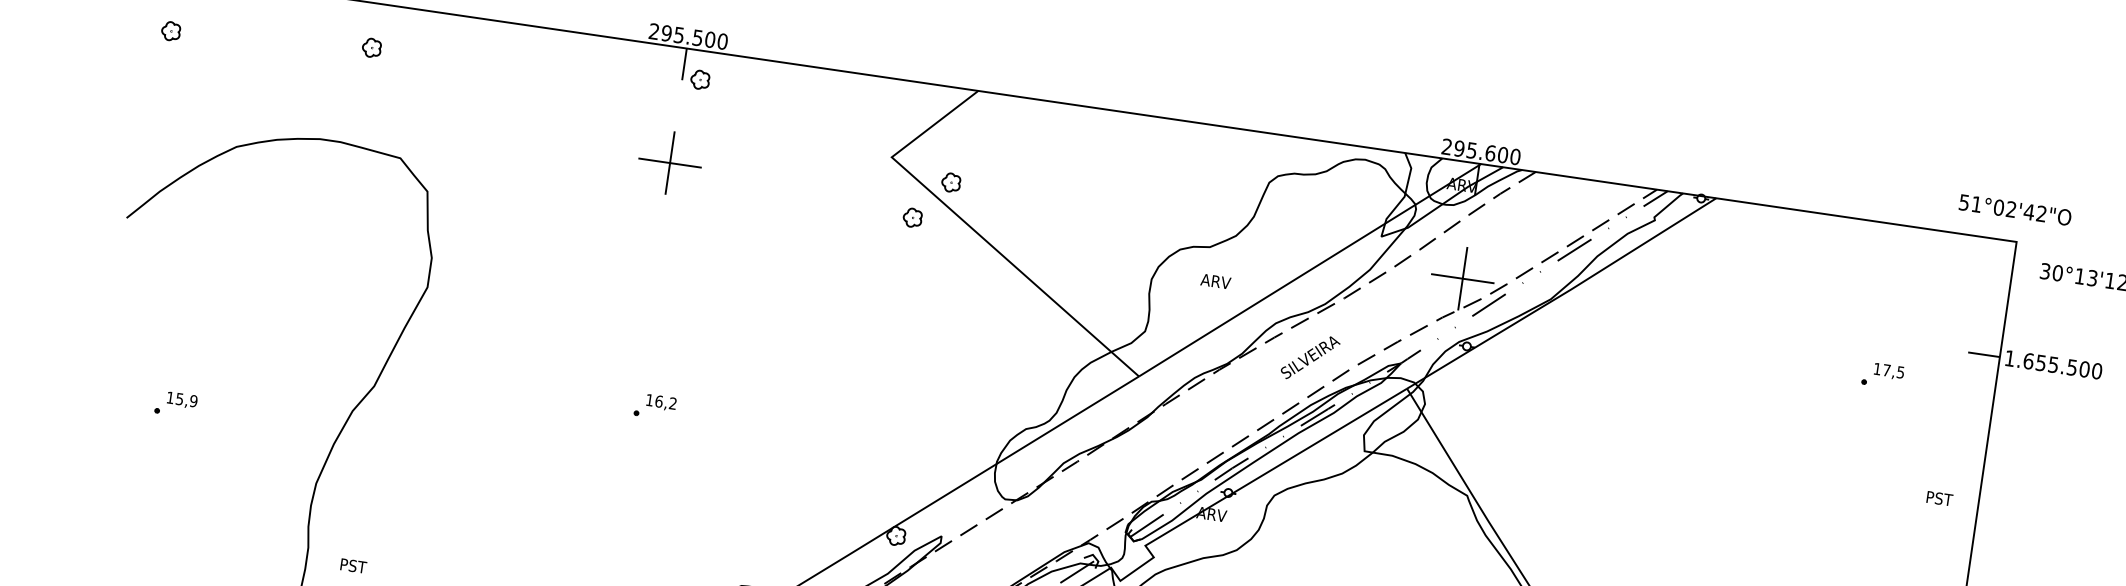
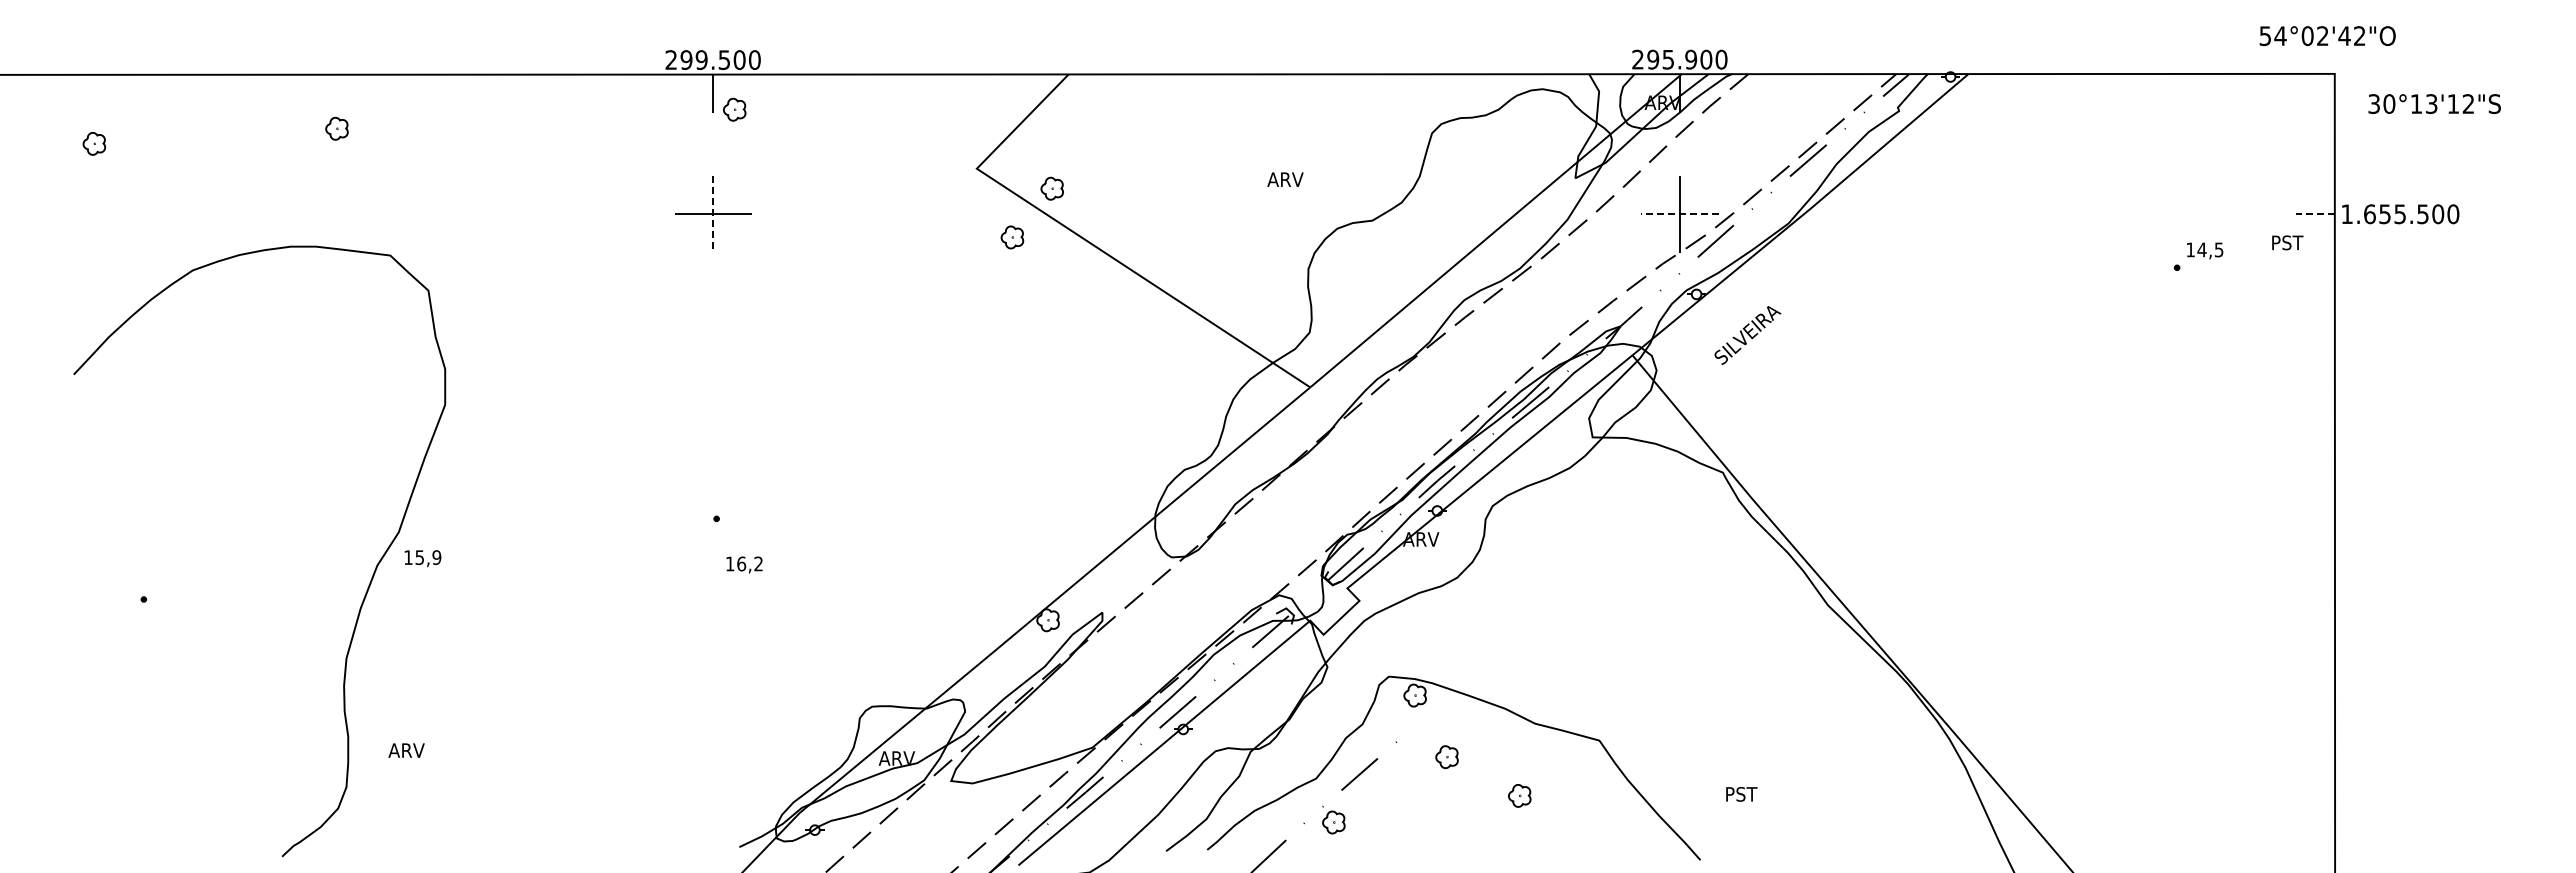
text: (679, 34) -> (701, 59), 295.500 -> 299.500
text: (1490, 153) -> (1691, 59), 295.600 -> 295.900
line: (670, 163) -> (713, 214), solid -> dashed
text: (1976, 203) -> (2280, 35), 51°02'42"O -> 54°02'42"O
line: (1462, 278) -> (1679, 214), solid -> dashed
text: (1215, 281) -> (1285, 179), moved
line: (1983, 354) -> (2314, 214), solid -> dashed
text: (1310, 357) -> (1747, 335), moved
text: (1886, 370) -> (2201, 249), 17,5 -> 14,5
text: (181, 400) -> (422, 558), moved
text: (661, 402) -> (744, 564), moved
text: (1939, 498) -> (2287, 242), moved
text: (354, 566) -> (406, 750), PST -> ARV

